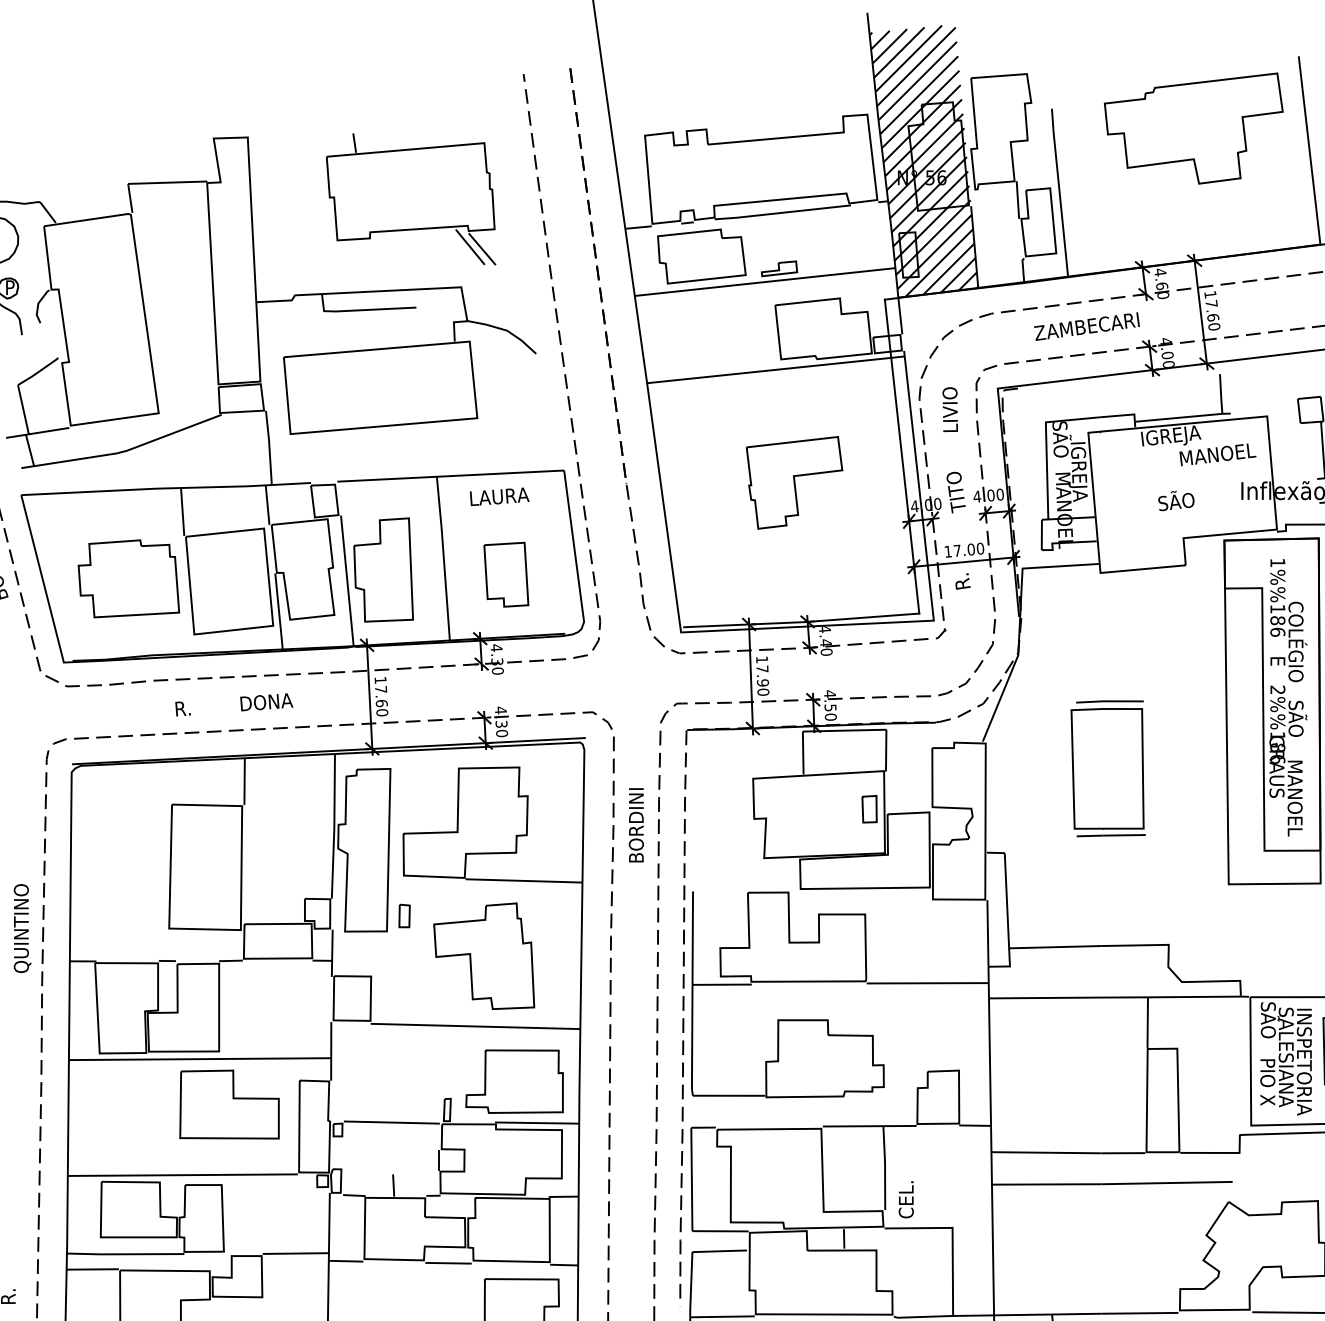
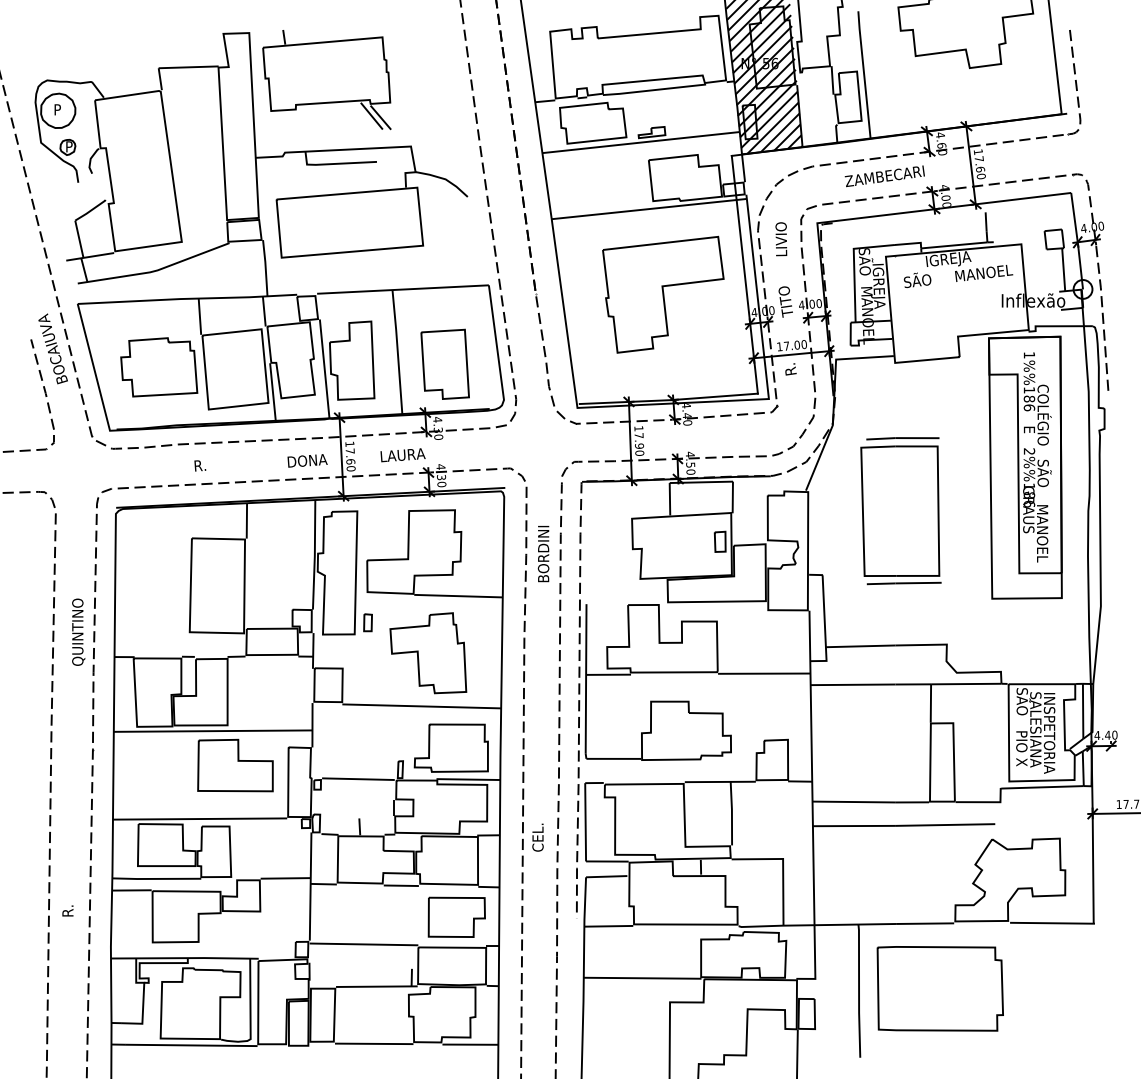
part: (410, 200) -> (326, 80), moved
part: (794, 482) -> (663, 294), size x1.67
text: (498, 497) -> (402, 455), moved
text: (1176, 499) -> (917, 279), moved
part: (505, 573) -> (444, 363), size x1.43
text: (266, 701) -> (307, 460), moved
part: (1107, 769) -> (900, 511), size x1.43
text: (905, 1199) -> (537, 837), moved

